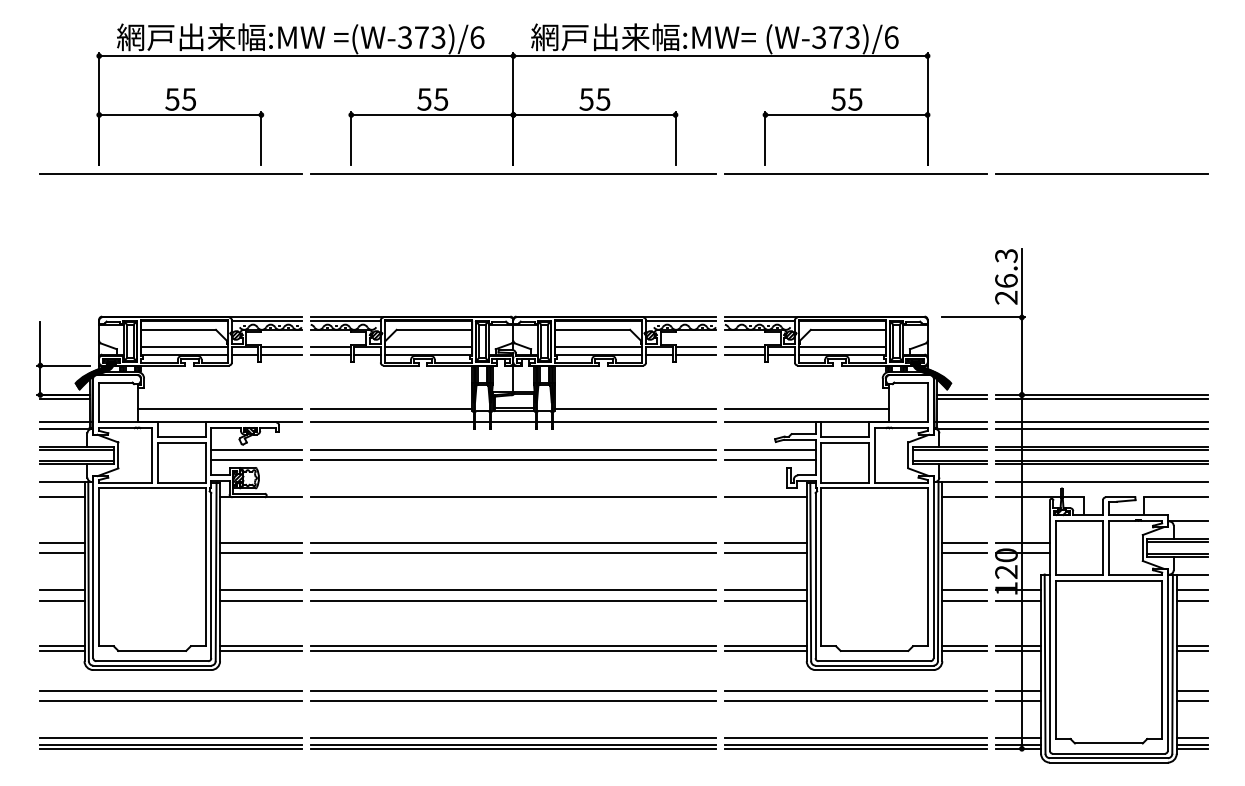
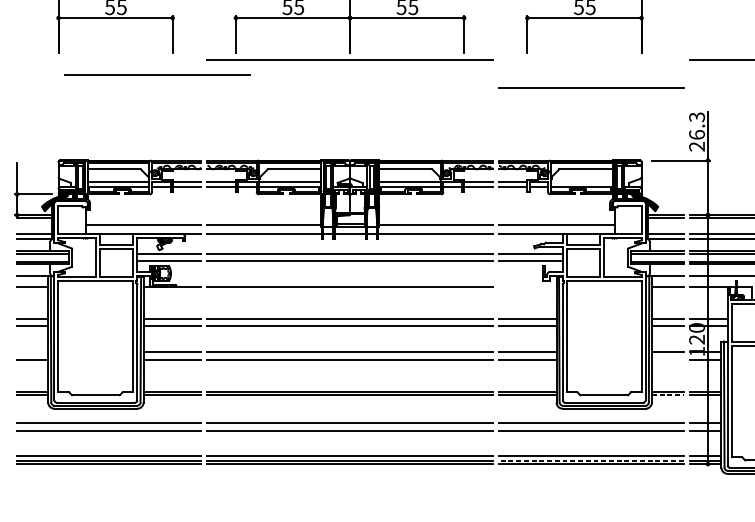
line: (170, 173) -> (157, 74), moved
line: (855, 173) -> (590, 88), moved
line: (842, 347) -> (581, 181), removed
line: (765, 497) -> (527, 287), removed
line: (61, 589) -> (32, 352), removed
line: (964, 601) -> (667, 360), removed
line: (965, 650) -> (668, 394), solid -> dashed
line: (855, 744) -> (590, 461), solid -> dashed

